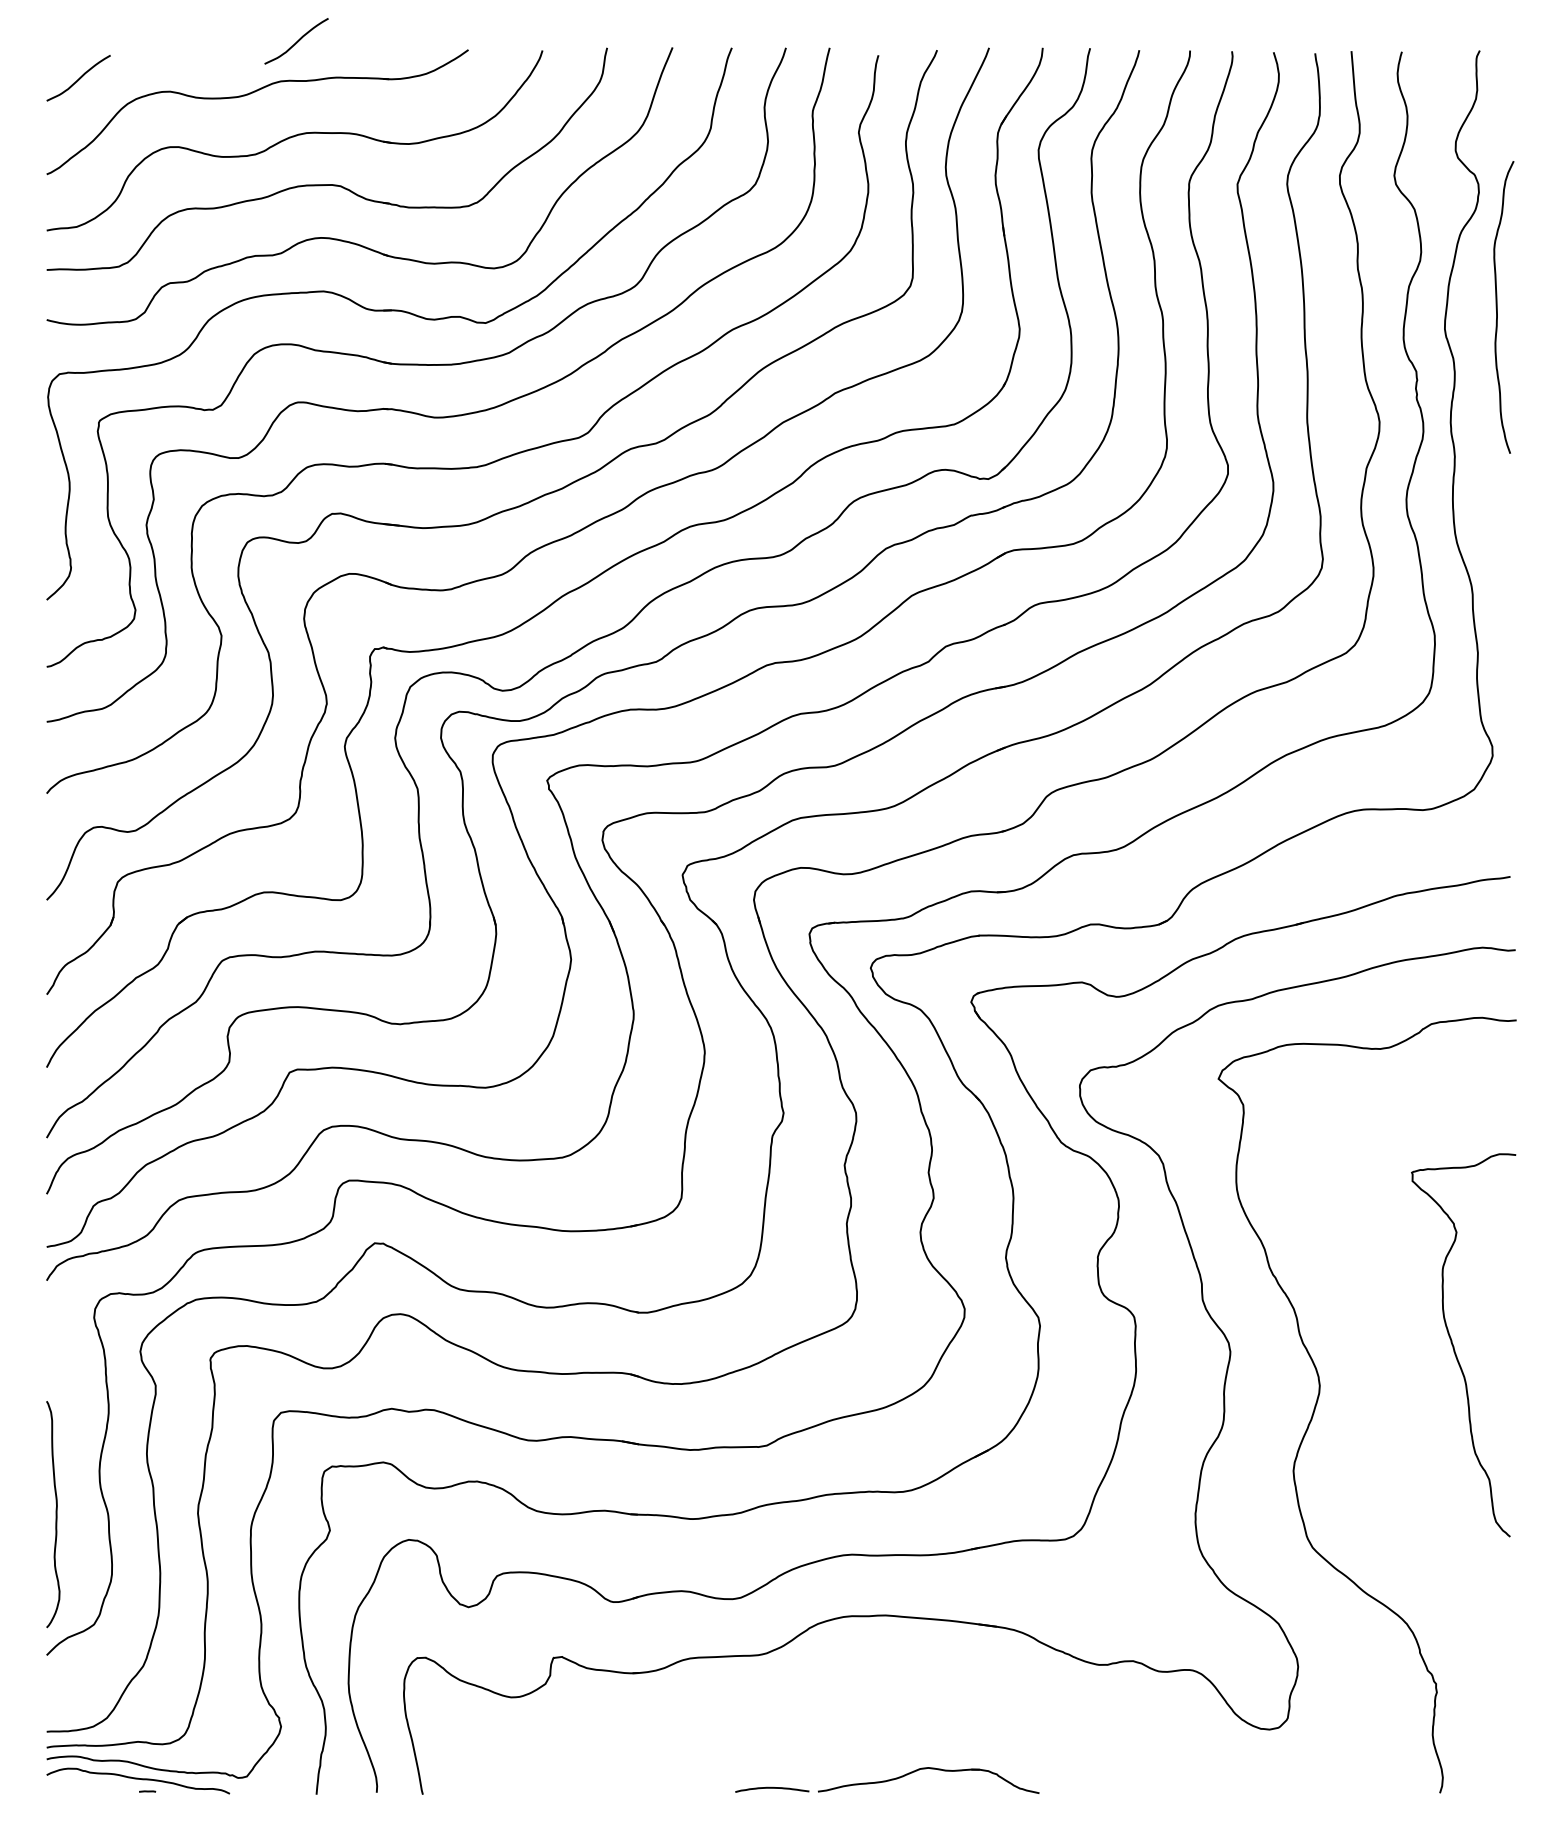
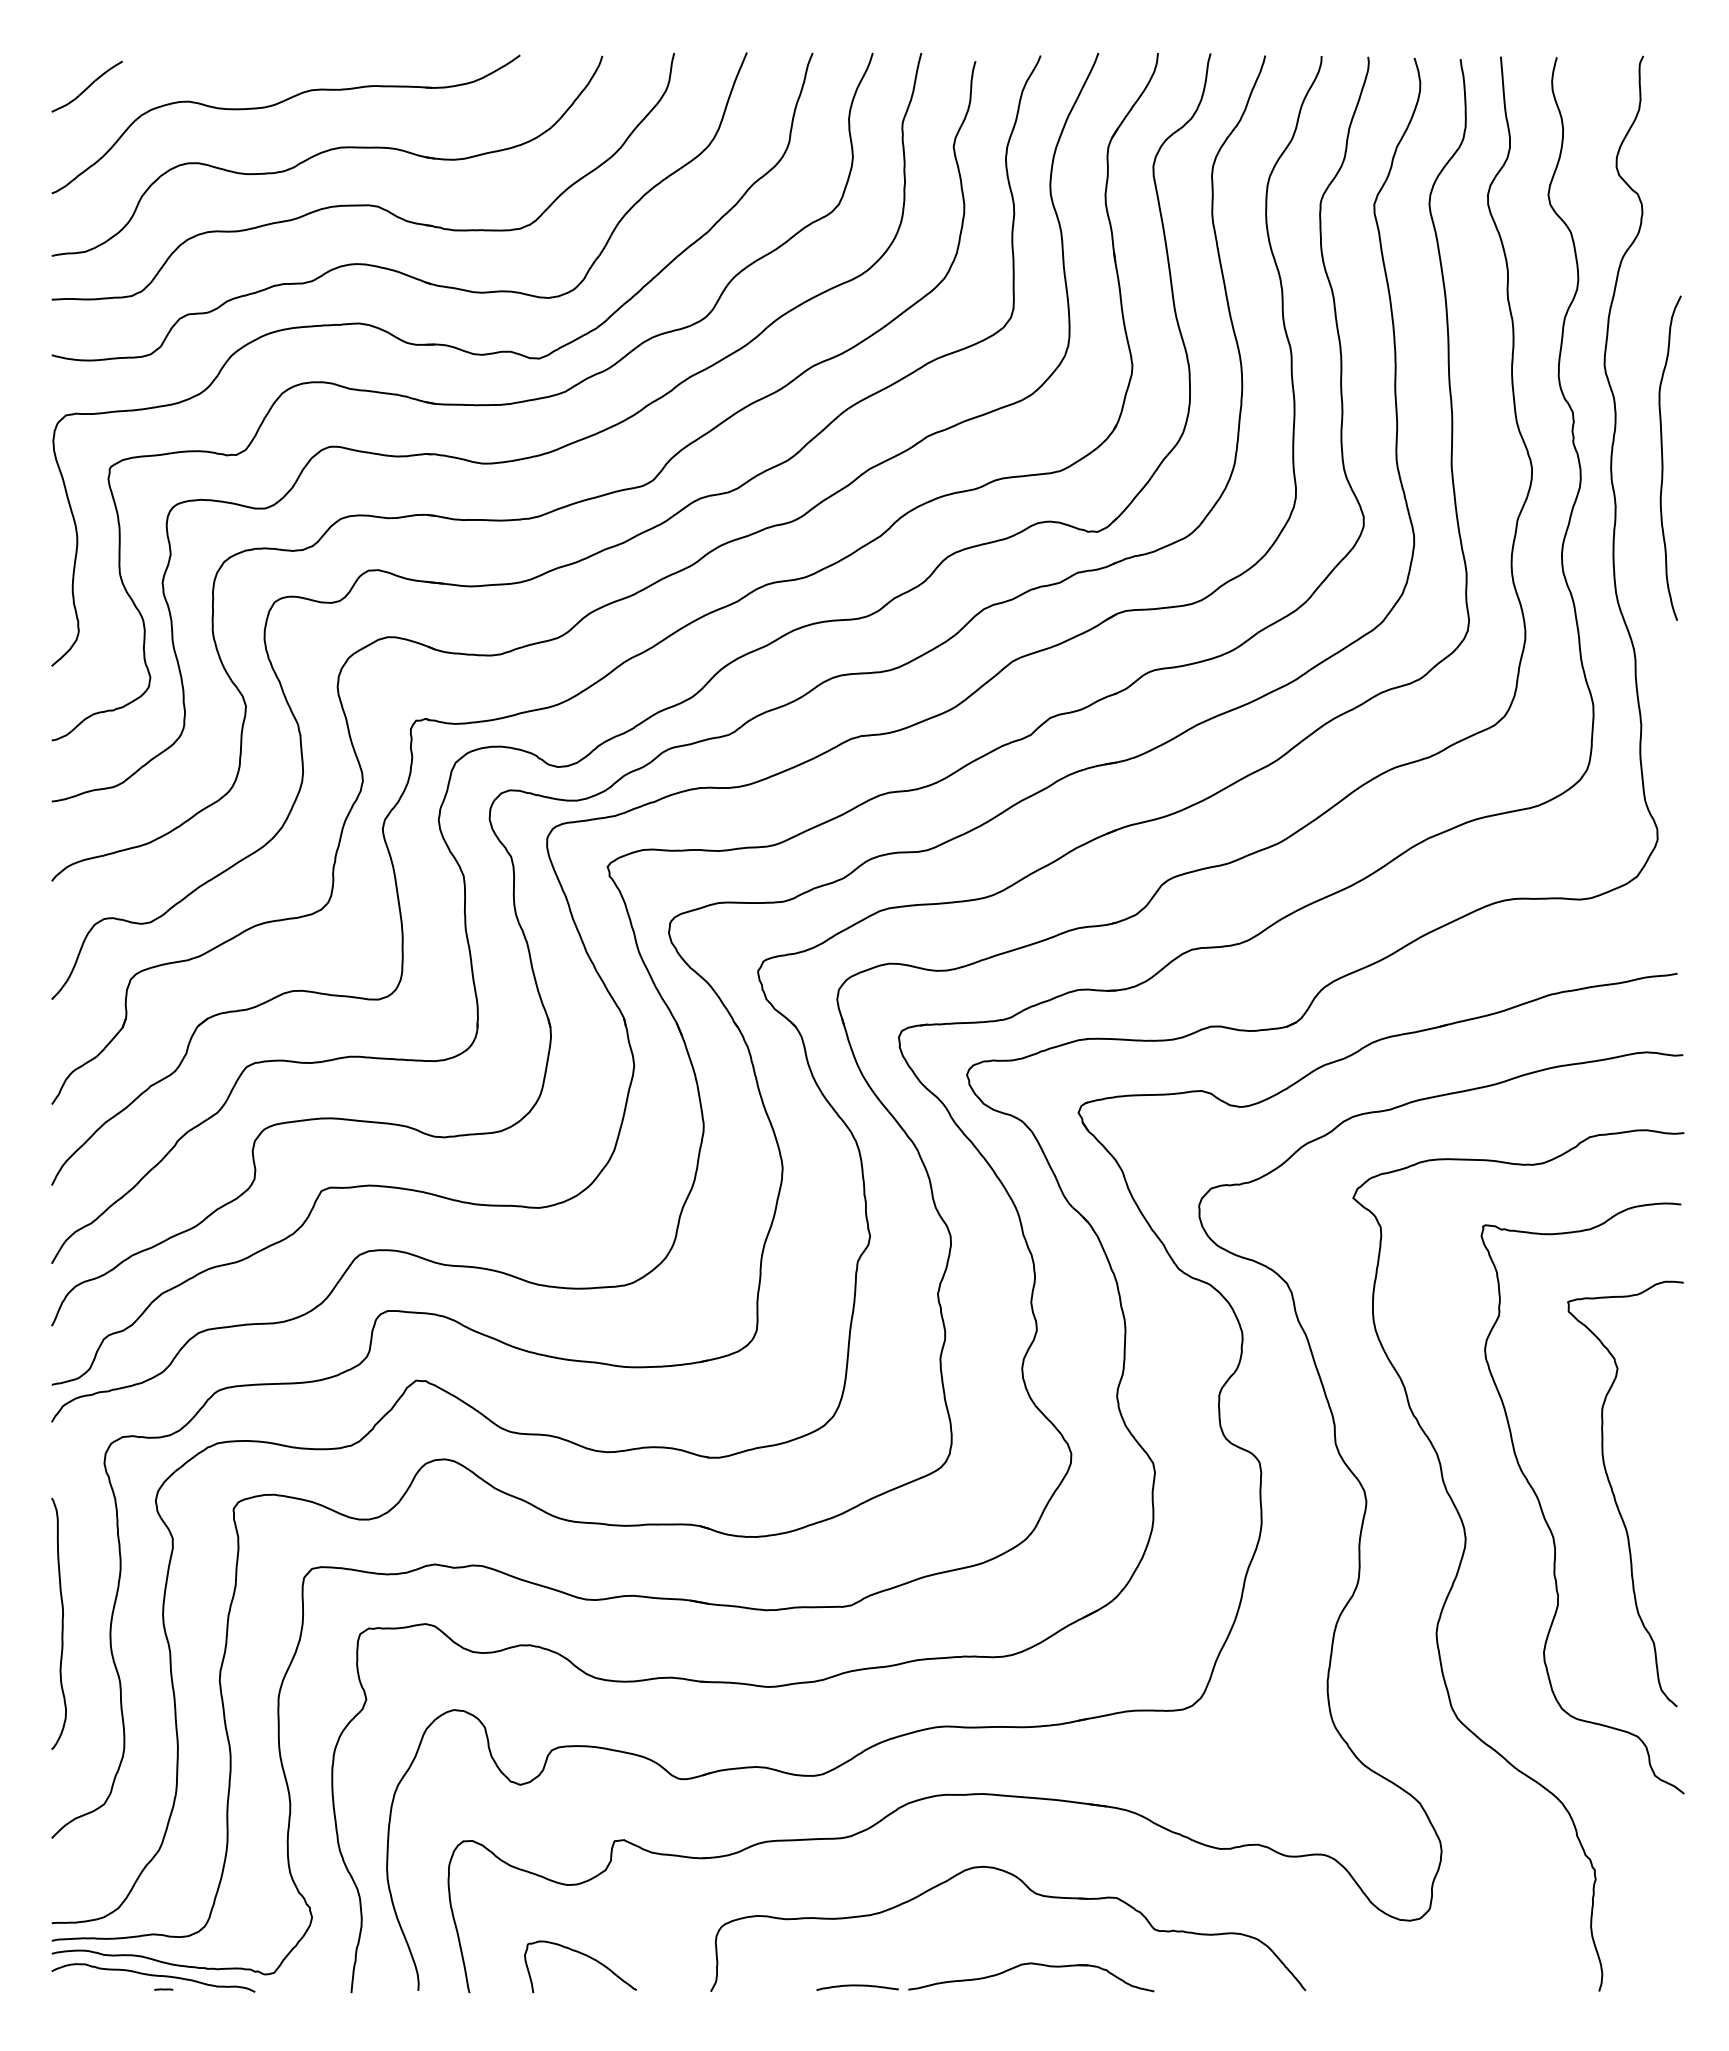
curve: (296, 41) -> (329, 45), removed
curve: (1497, 306) -> (1663, 457), moved
curve: (1389, 1361) -> (1543, 1511), added
curve: (55, 1514) -> (61, 1623), moved
part: (930, 1705) -> (1033, 1893), added
curve: (525, 1760) -> (583, 1955), added

